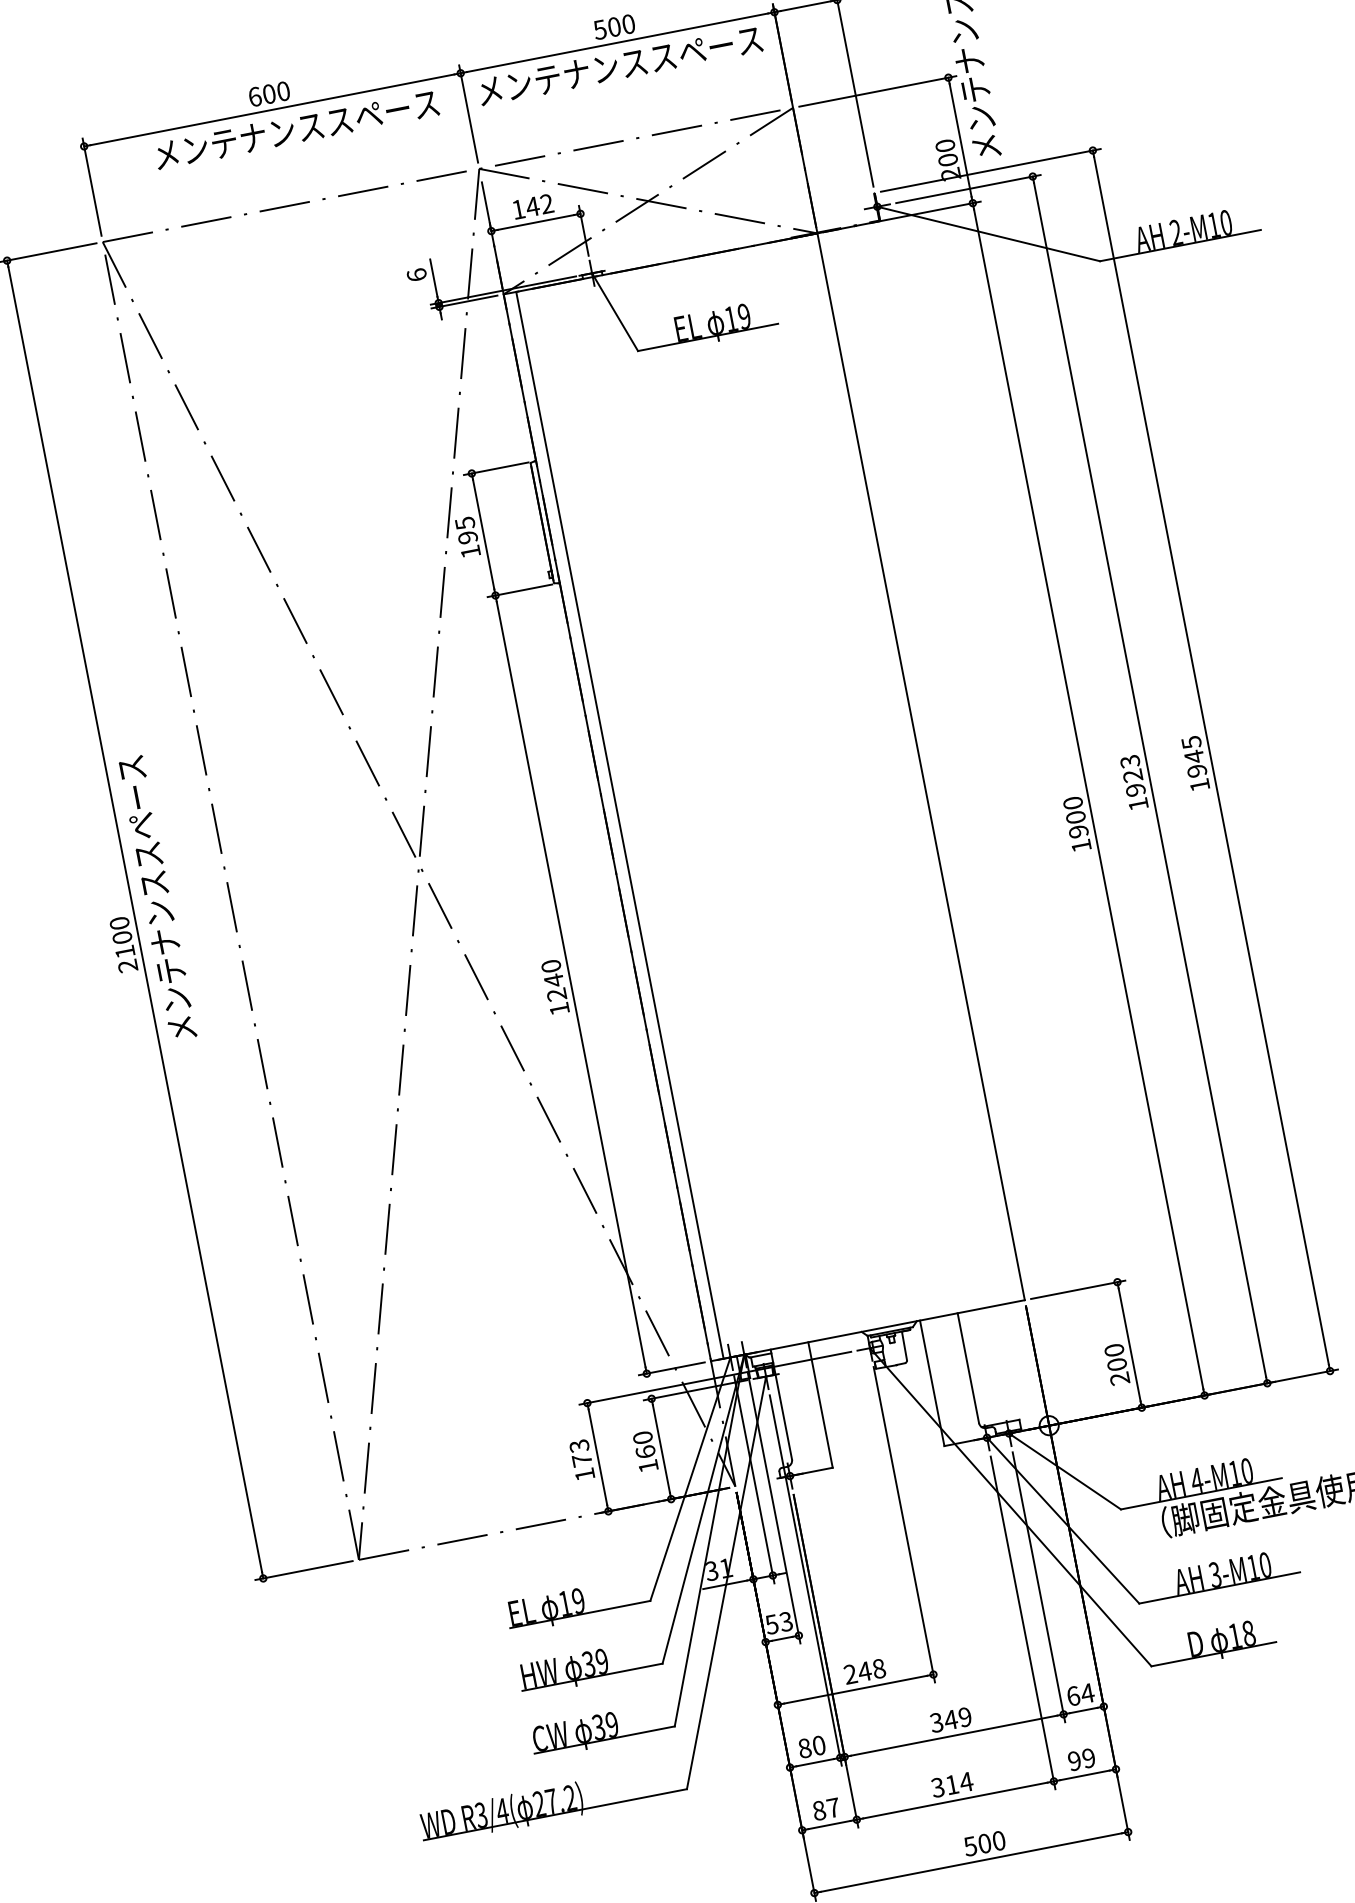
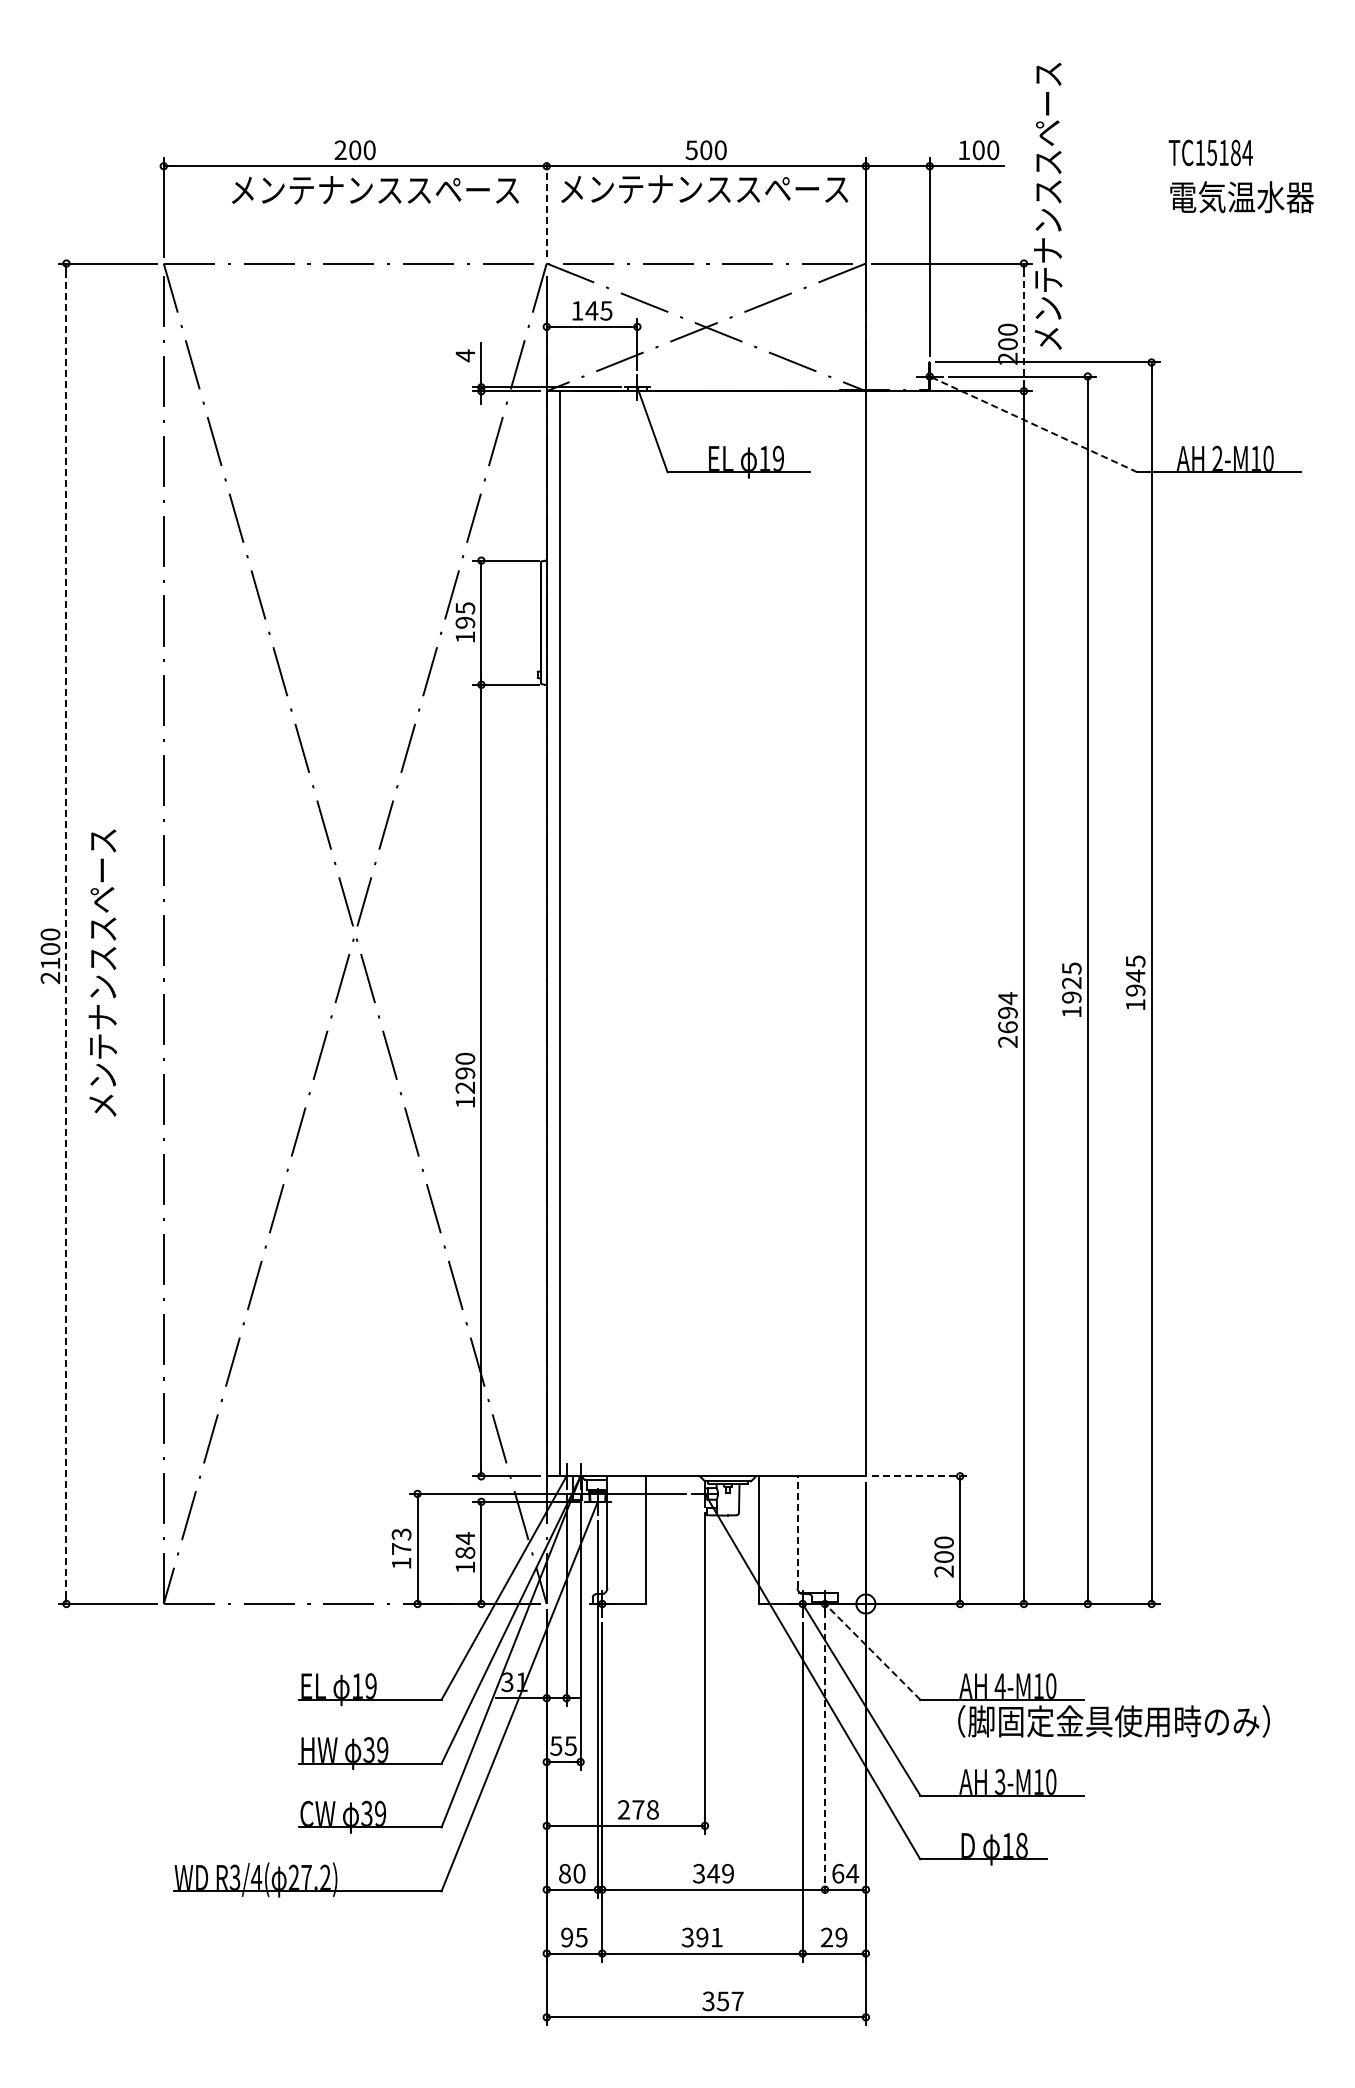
text: (254, 97) -> (340, 150), 600 -> 200
line: (468, 113) -> (546, 207), solid -> dashed
line: (960, 140) -> (1023, 327), solid -> dashed
text: (547, 203) -> (606, 310), 142 -> 145
line: (988, 234) -> (1033, 424), solid -> dashed
text: (416, 274) -> (465, 355), 6 -> 4
text: (1129, 760) -> (1071, 967), 1923 -> 1925
text: (1076, 824) -> (1007, 1019), 1900 -> 2694
text: (156, 897) -> (102, 972), moved
line: (135, 919) -> (66, 933), solid -> dashed
text: (554, 979) -> (465, 1072), 1240 -> 1290
line: (1078, 1289) -> (920, 1476), solid -> dashed
line: (968, 1368) -> (797, 1532), solid -> dashed
text: (644, 1444) -> (465, 1545), 160 -> 184
line: (1064, 1471) -> (872, 1651), solid -> dashed
line: (1039, 1587) -> (825, 1760), solid -> dashed
text: (785, 1621) -> (570, 1745), 53 -> 55
text: (863, 1671) -> (637, 1809), 248 -> 278
text: (1074, 1761) -> (826, 1937), 99 -> 29
text: (959, 1783) -> (709, 1937), 314 -> 391
text: (826, 1809) -> (574, 1937), 87 -> 95
text: (985, 1843) -> (723, 2001), 500 -> 357

